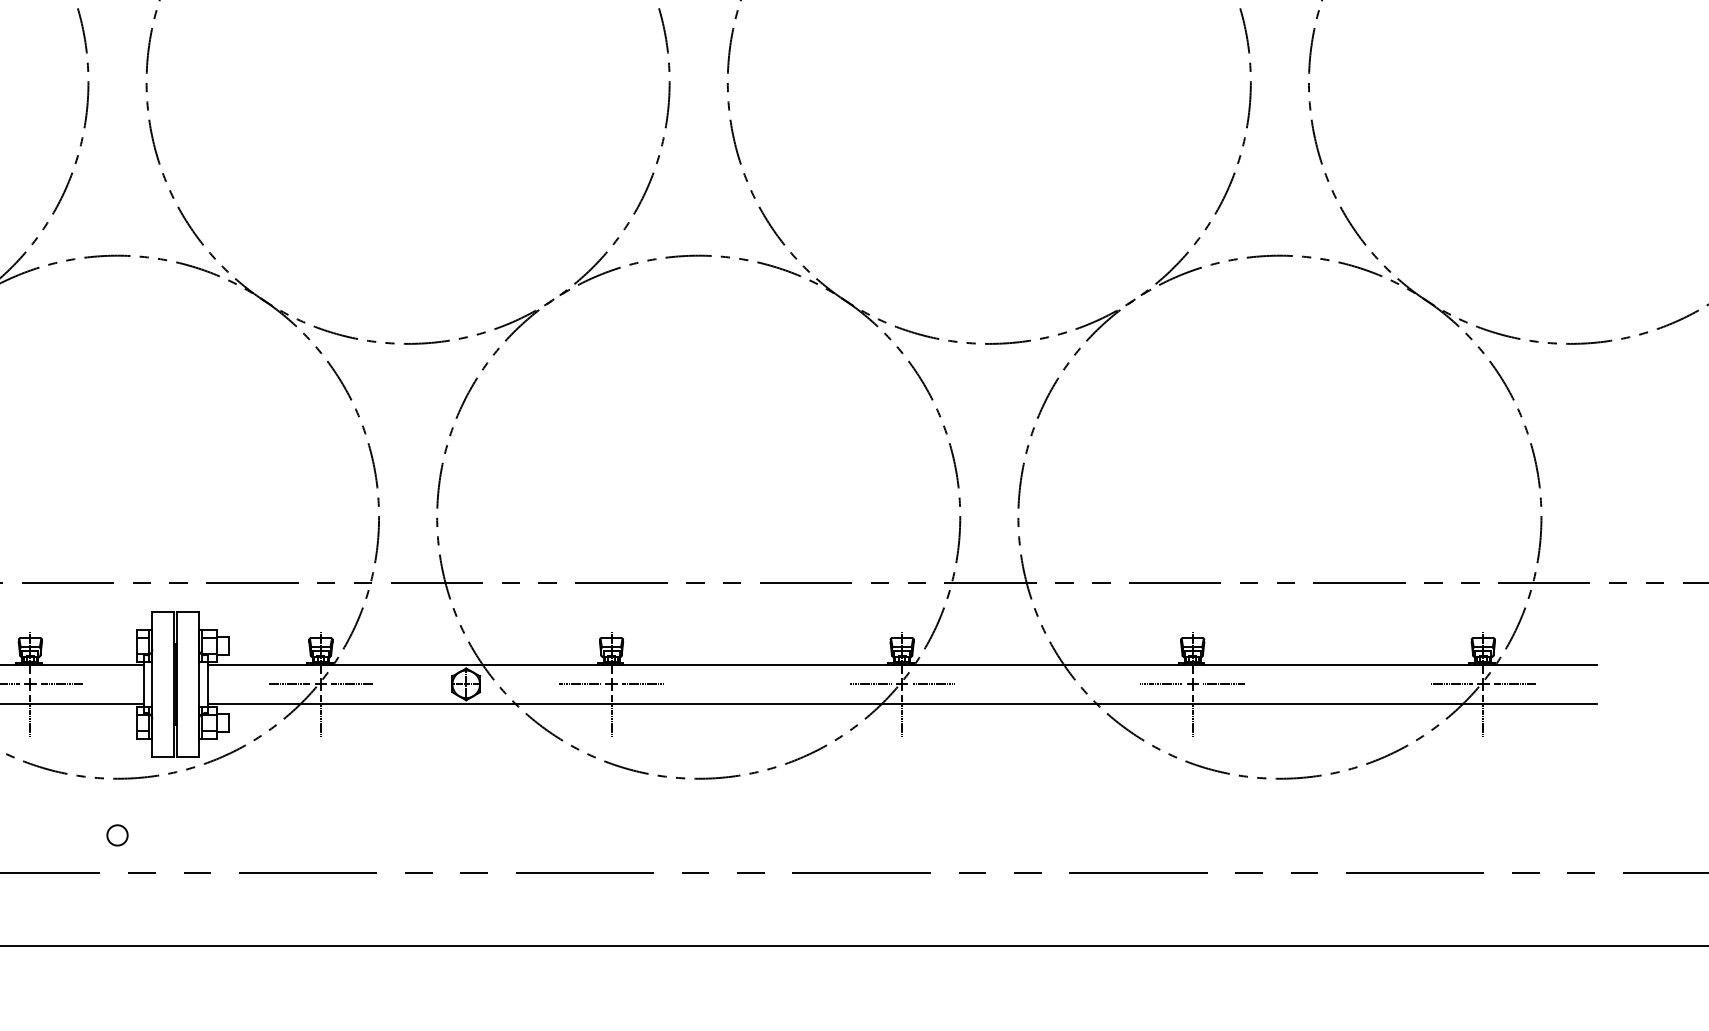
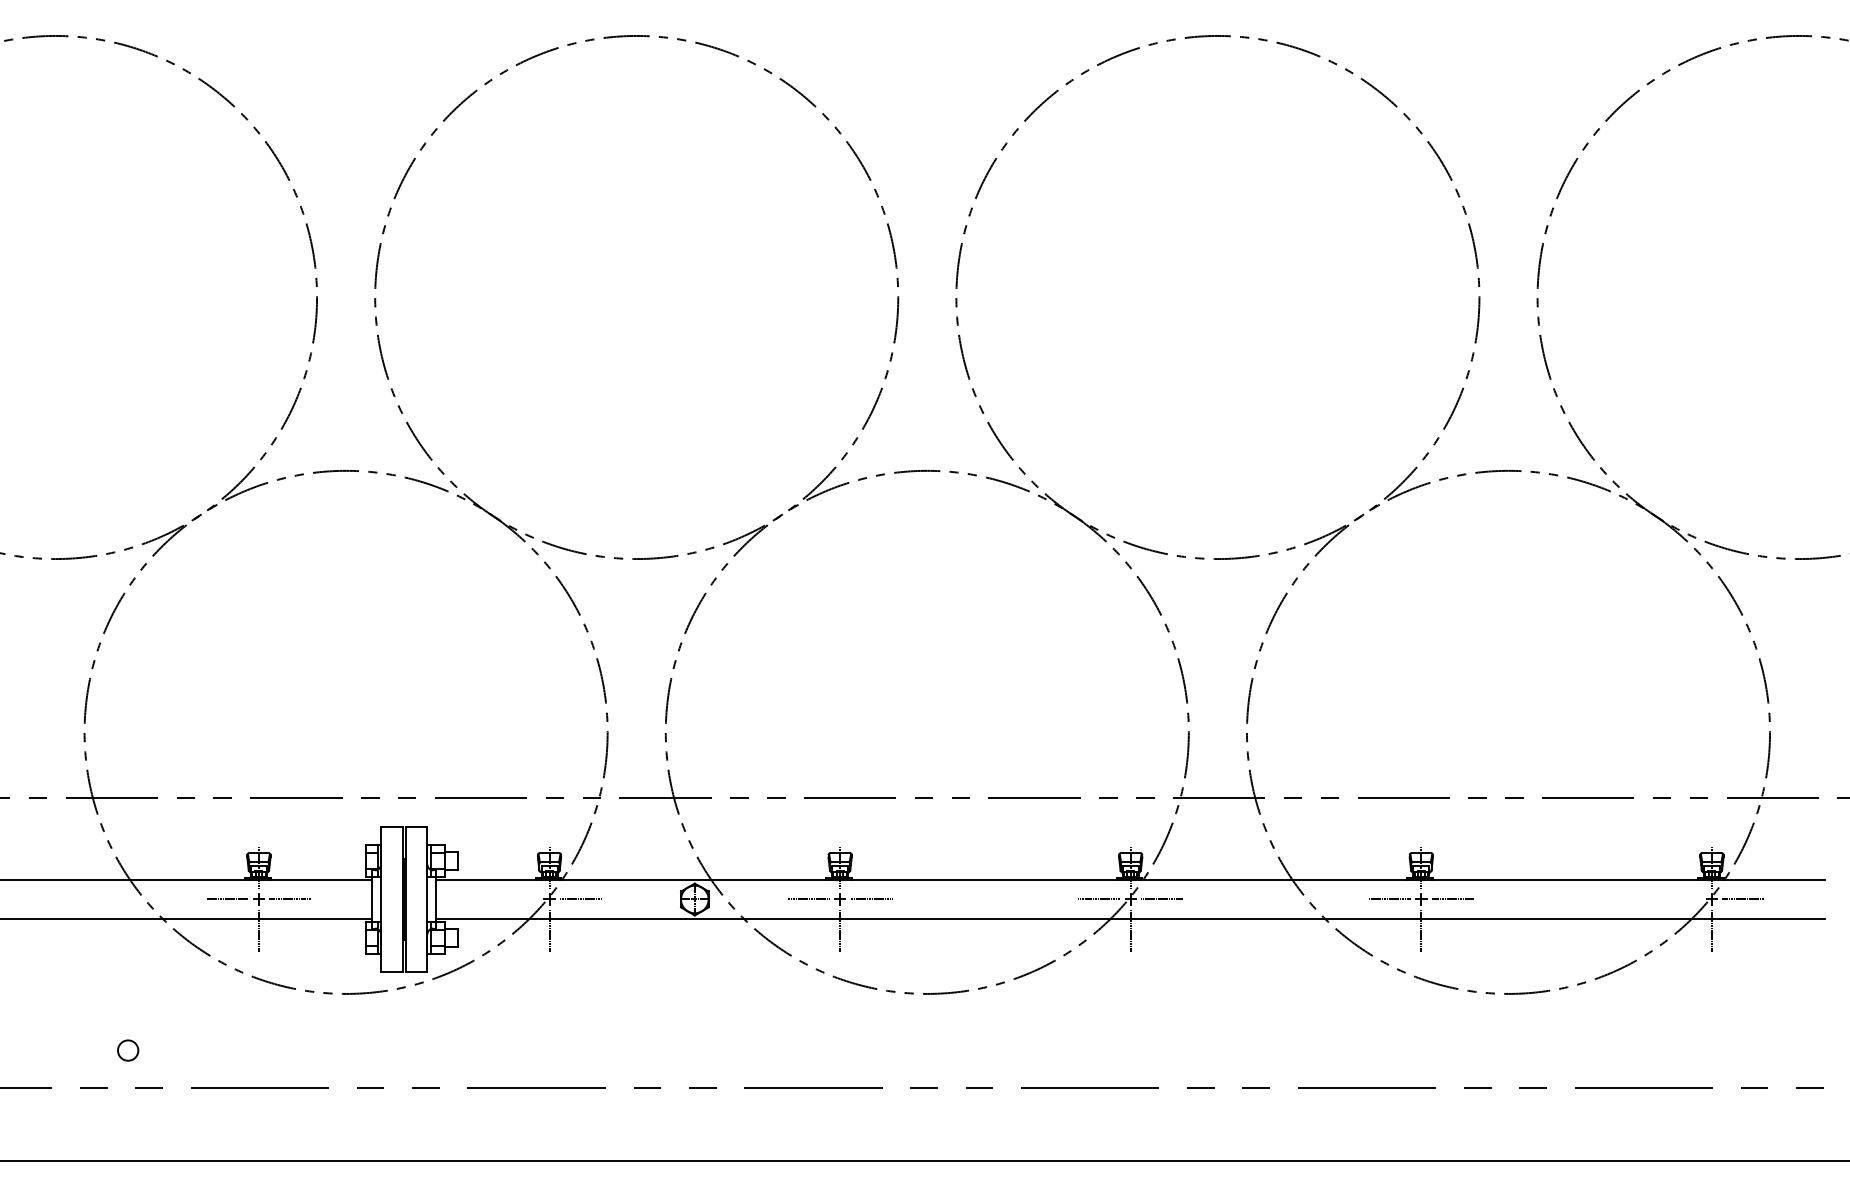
line: (288, 684) -> (517, 899), removed
line: (1451, 684) -> (1680, 899), removed
circle: (117, 835) -> (346, 1050), removed

